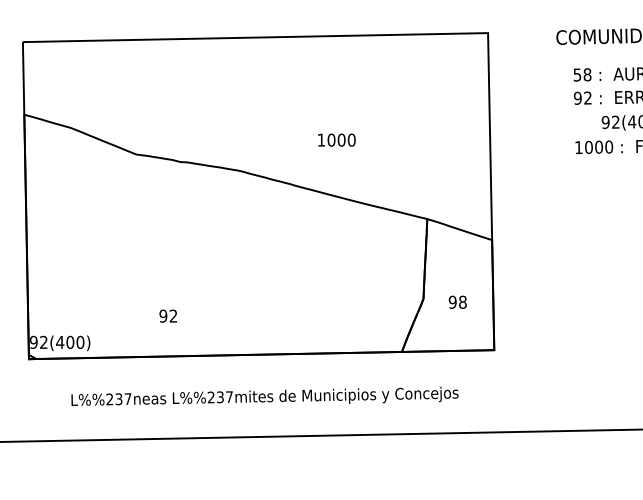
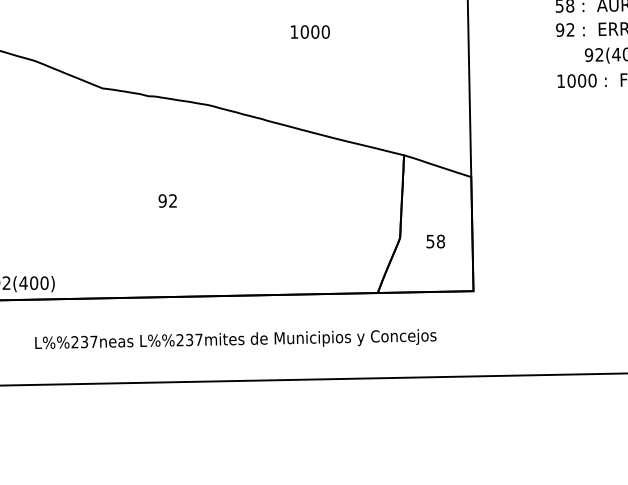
text: (336, 139) -> (309, 31), moved
text: (452, 301) -> (430, 240), 98 -> 58
text: (167, 315) -> (166, 200), moved

